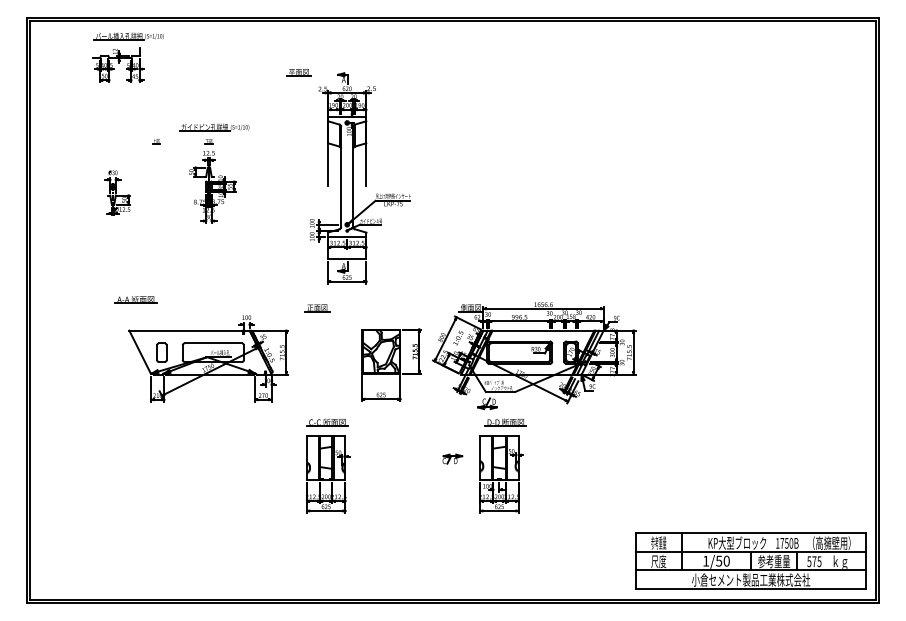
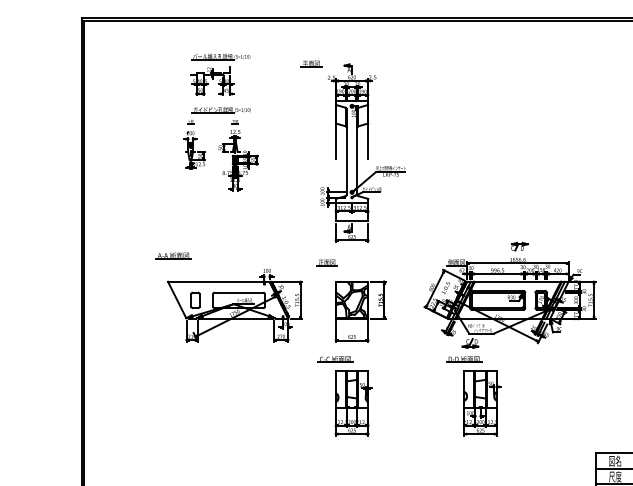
part: (127, 57) -> (219, 74), moved
part: (214, 127) -> (221, 110), moved
part: (117, 192) -> (194, 149), moved
part: (391, 364) -> (360, 311), moved
part: (505, 422) -> (463, 359), moved
part: (452, 458) -> (519, 246), moved
part: (328, 474) -> (353, 403), moved
text: (658, 542) -> (615, 460), 参考重量 -> 図名

